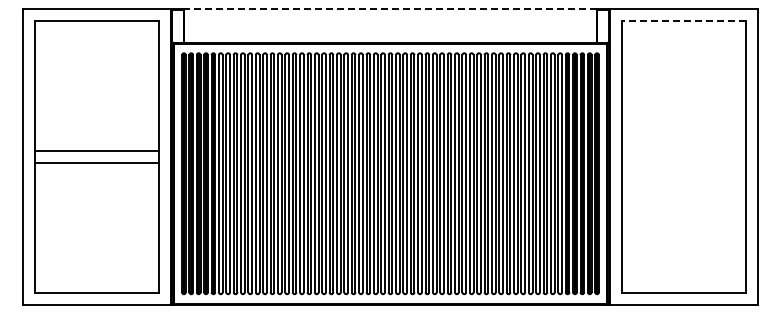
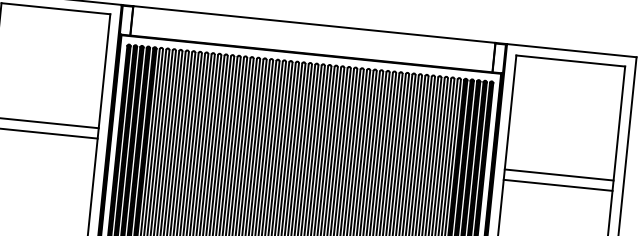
line: (390, 9) -> (314, 24), dashed -> solid
line: (683, 21) -> (570, 61), dashed -> solid
line: (683, 151) -> (558, 175), added
line: (683, 162) -> (557, 184), added

